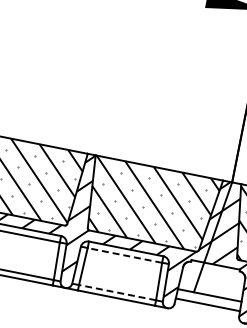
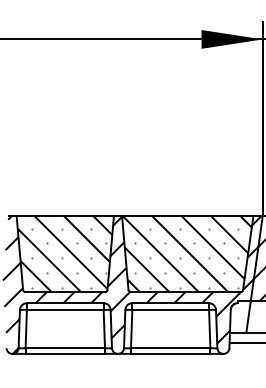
line: (124, 255) -> (170, 309), dashed -> solid
line: (117, 292) -> (170, 348), dashed -> solid

